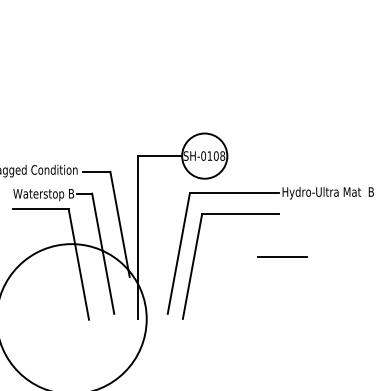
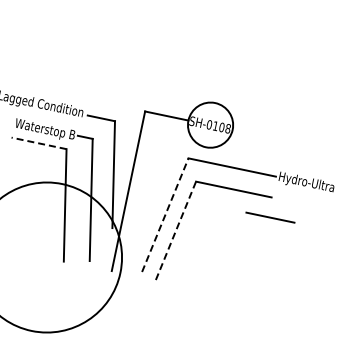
line: (40, 209) -> (38, 143), solid -> dashed
line: (178, 253) -> (164, 215), solid -> dashed
line: (282, 256) -> (270, 216), moved
line: (192, 266) -> (176, 230), solid -> dashed

